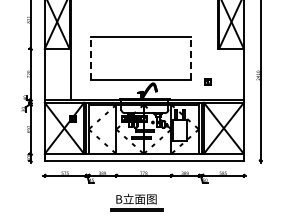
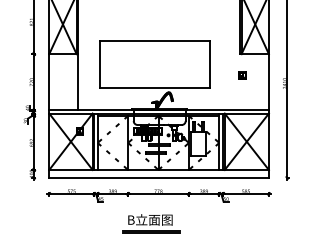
line: (90, 58) -> (99, 64), dashed -> solid
line: (190, 58) -> (209, 64), dashed -> solid
part: (207, 81) -> (241, 74), moved

